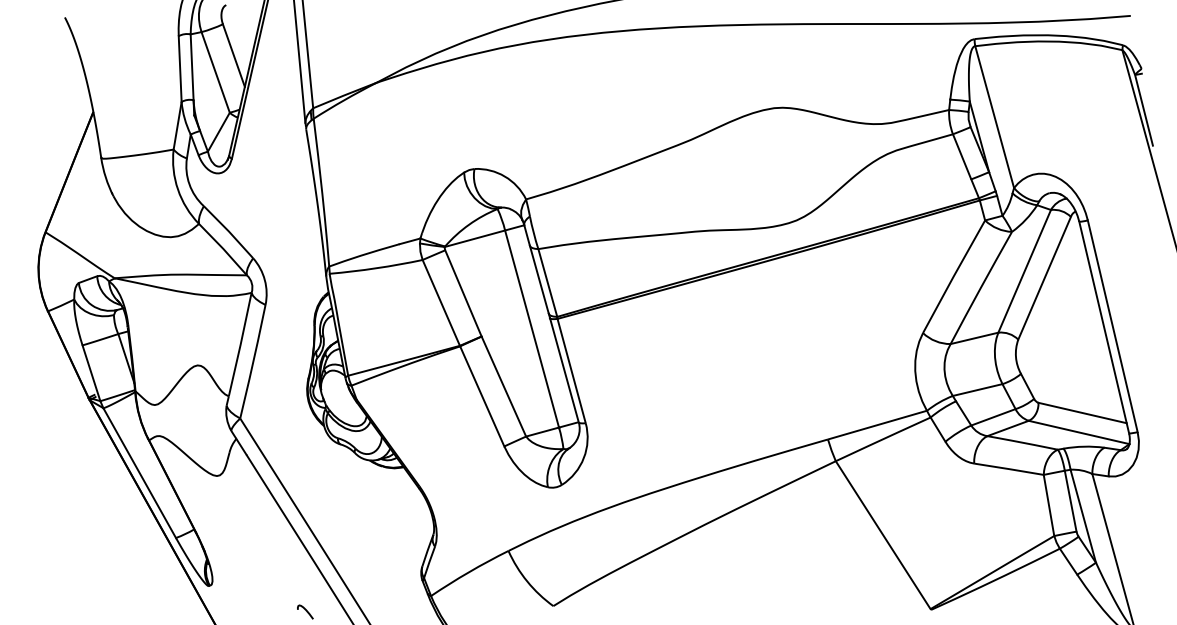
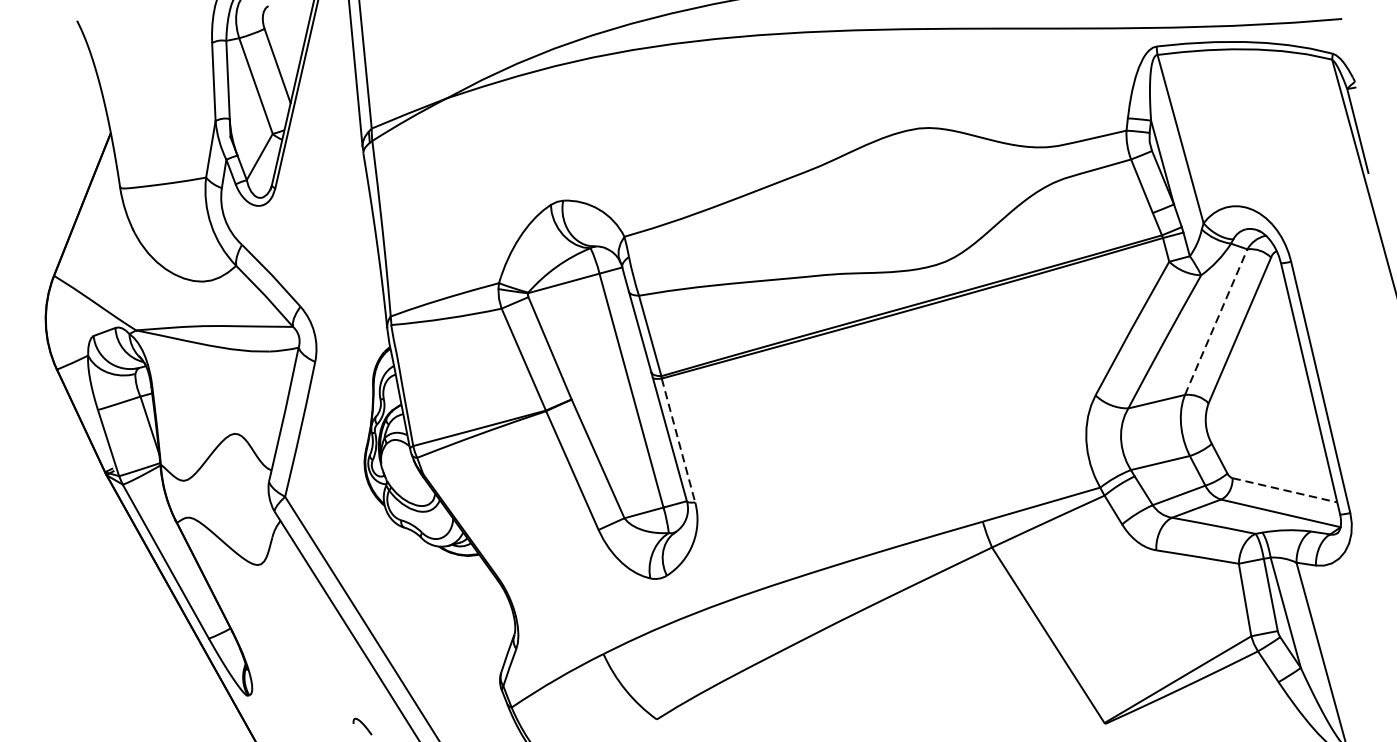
line: (1024, 271) -> (1215, 322), solid -> dashed
line: (571, 371) -> (678, 441), solid -> dashed
line: (1083, 413) -> (1286, 490), solid -> dashed

